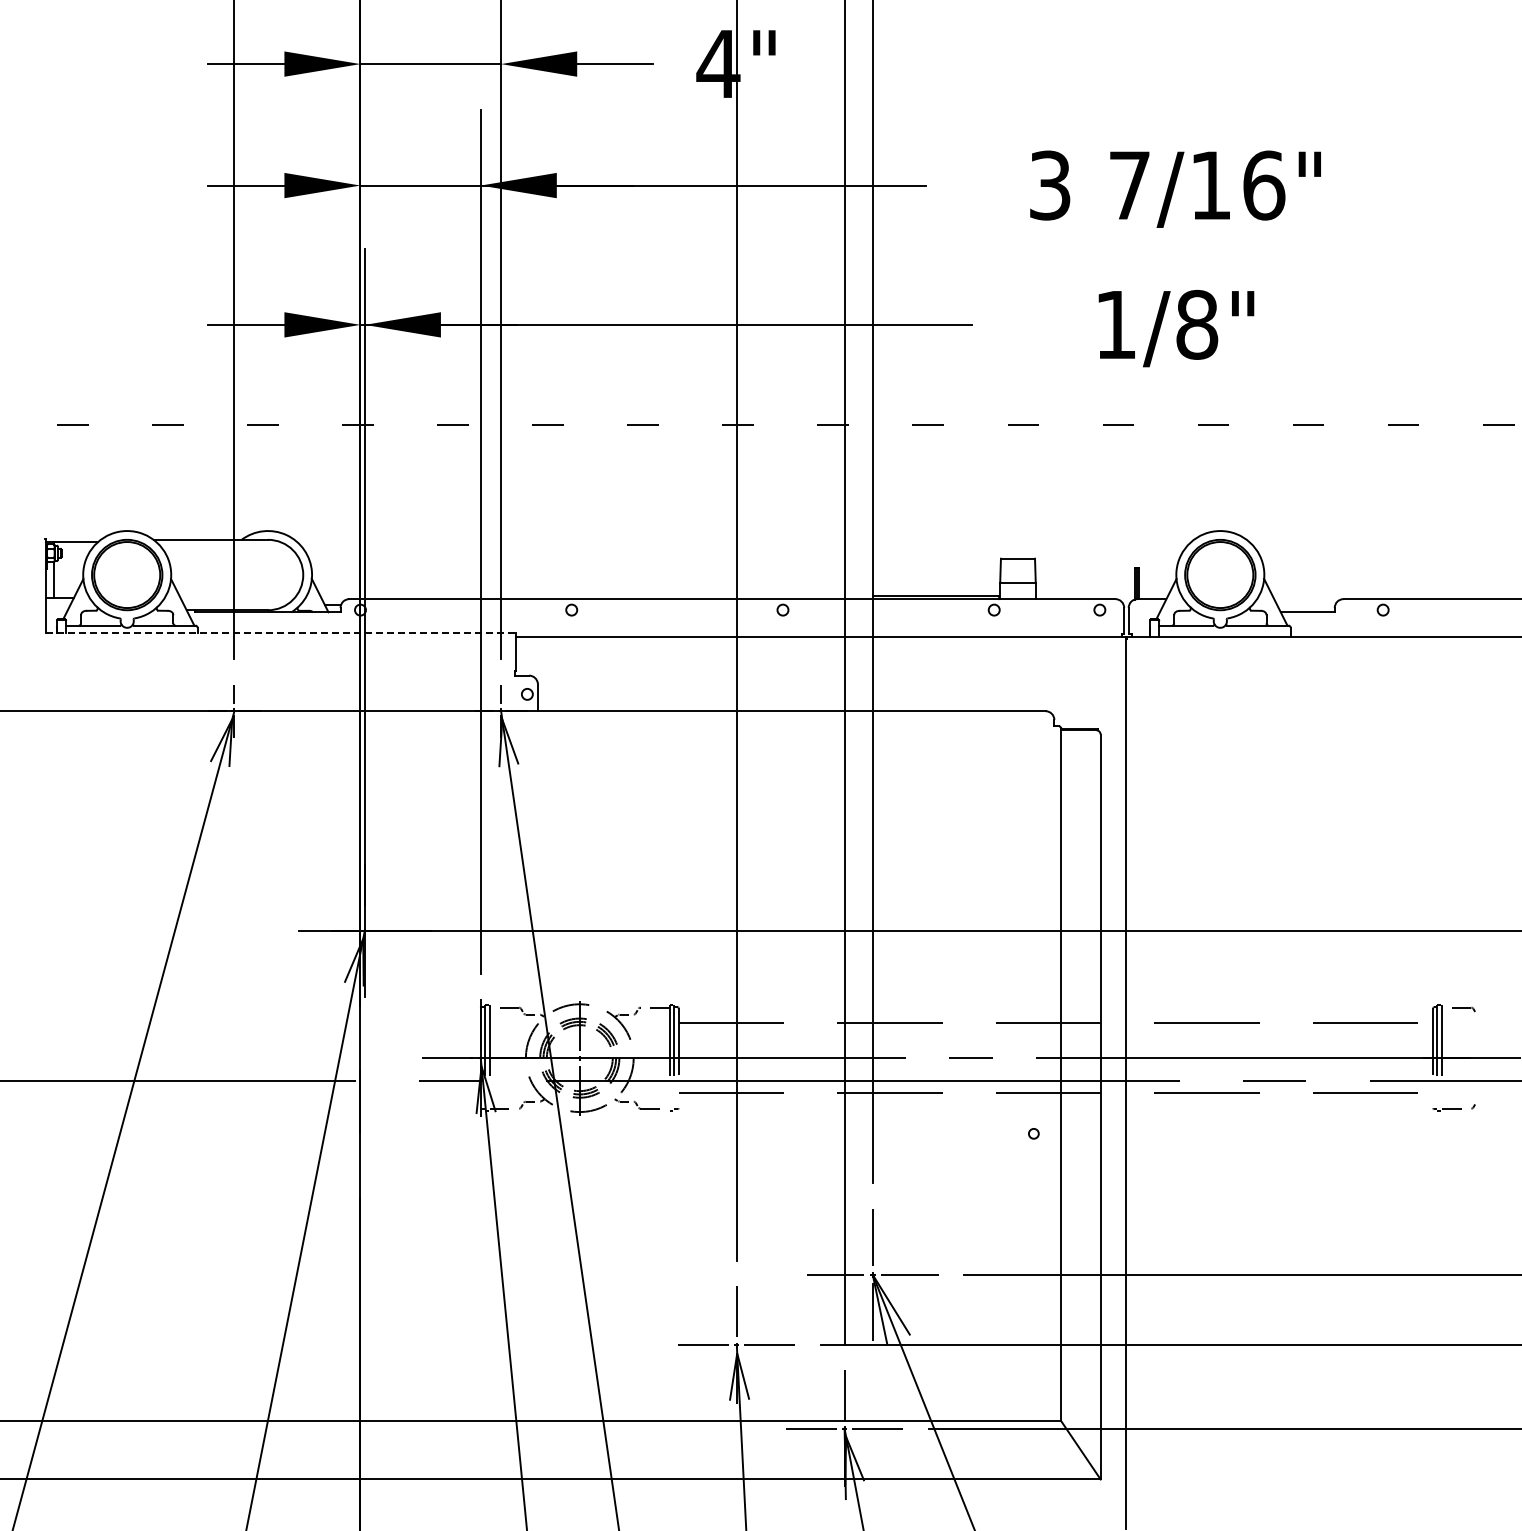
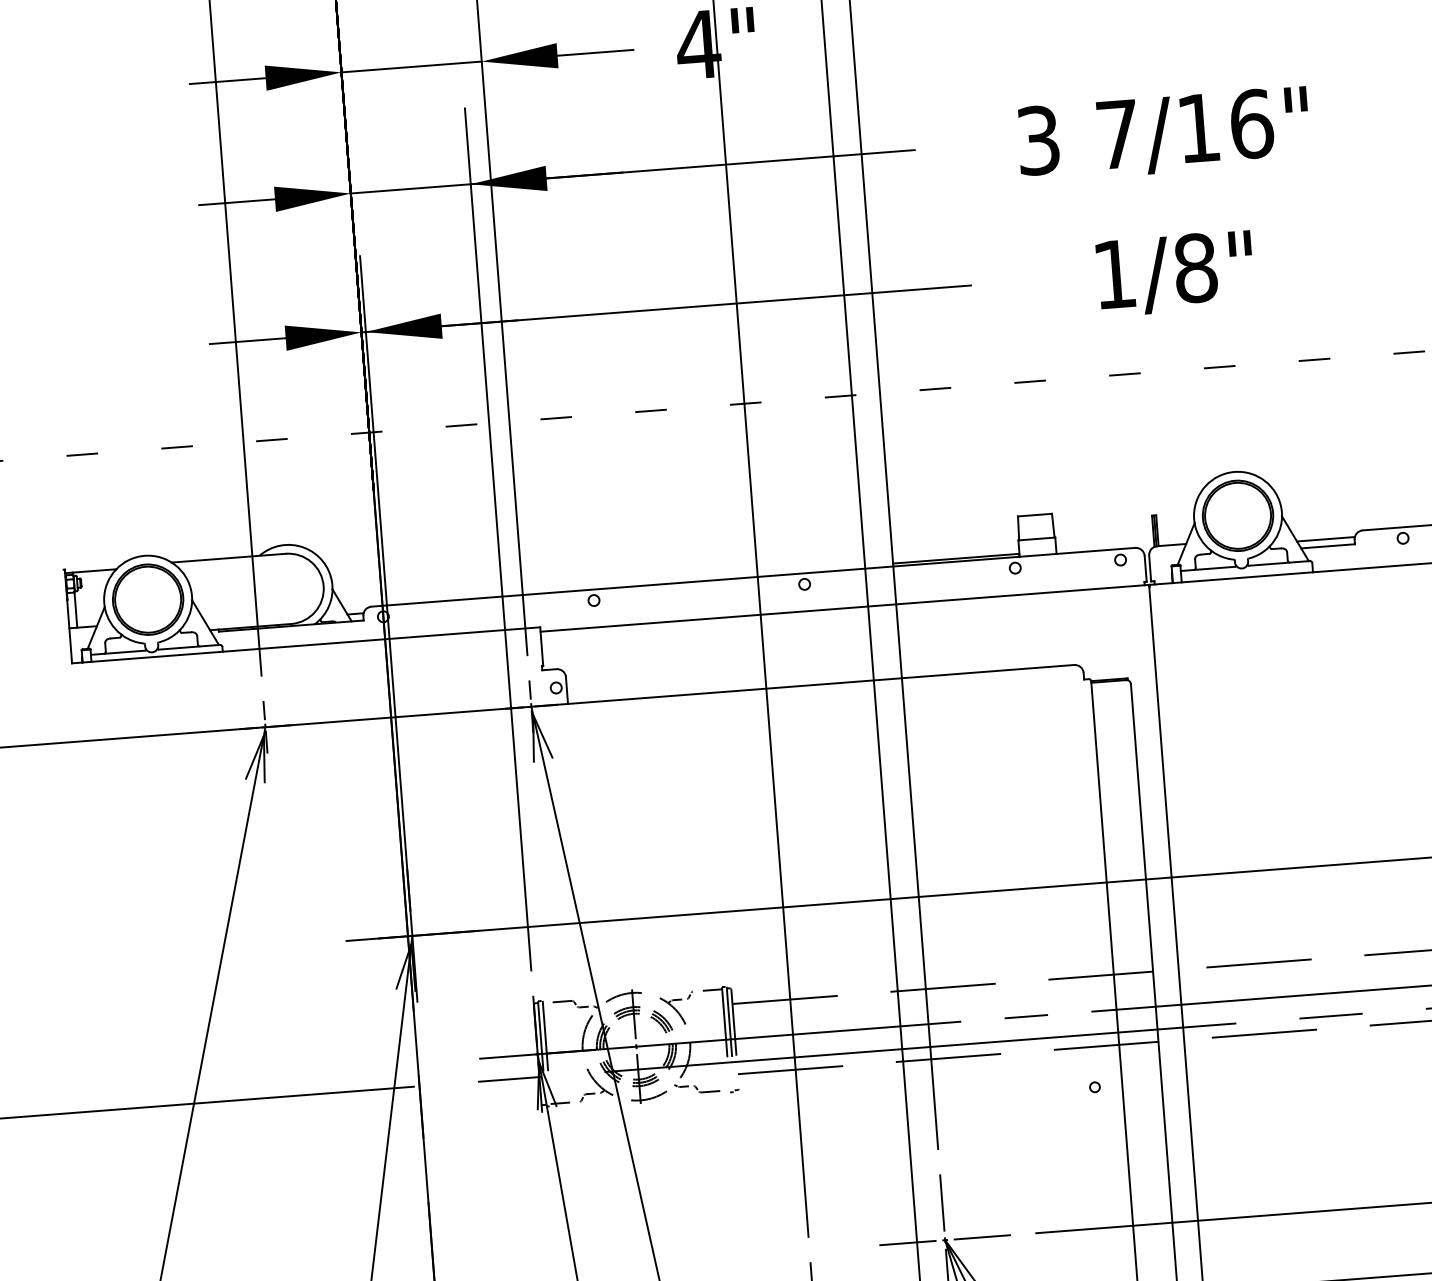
line: (1306, 605) -> (1326, 539), added
line: (281, 632) -> (306, 645), dashed -> solid

